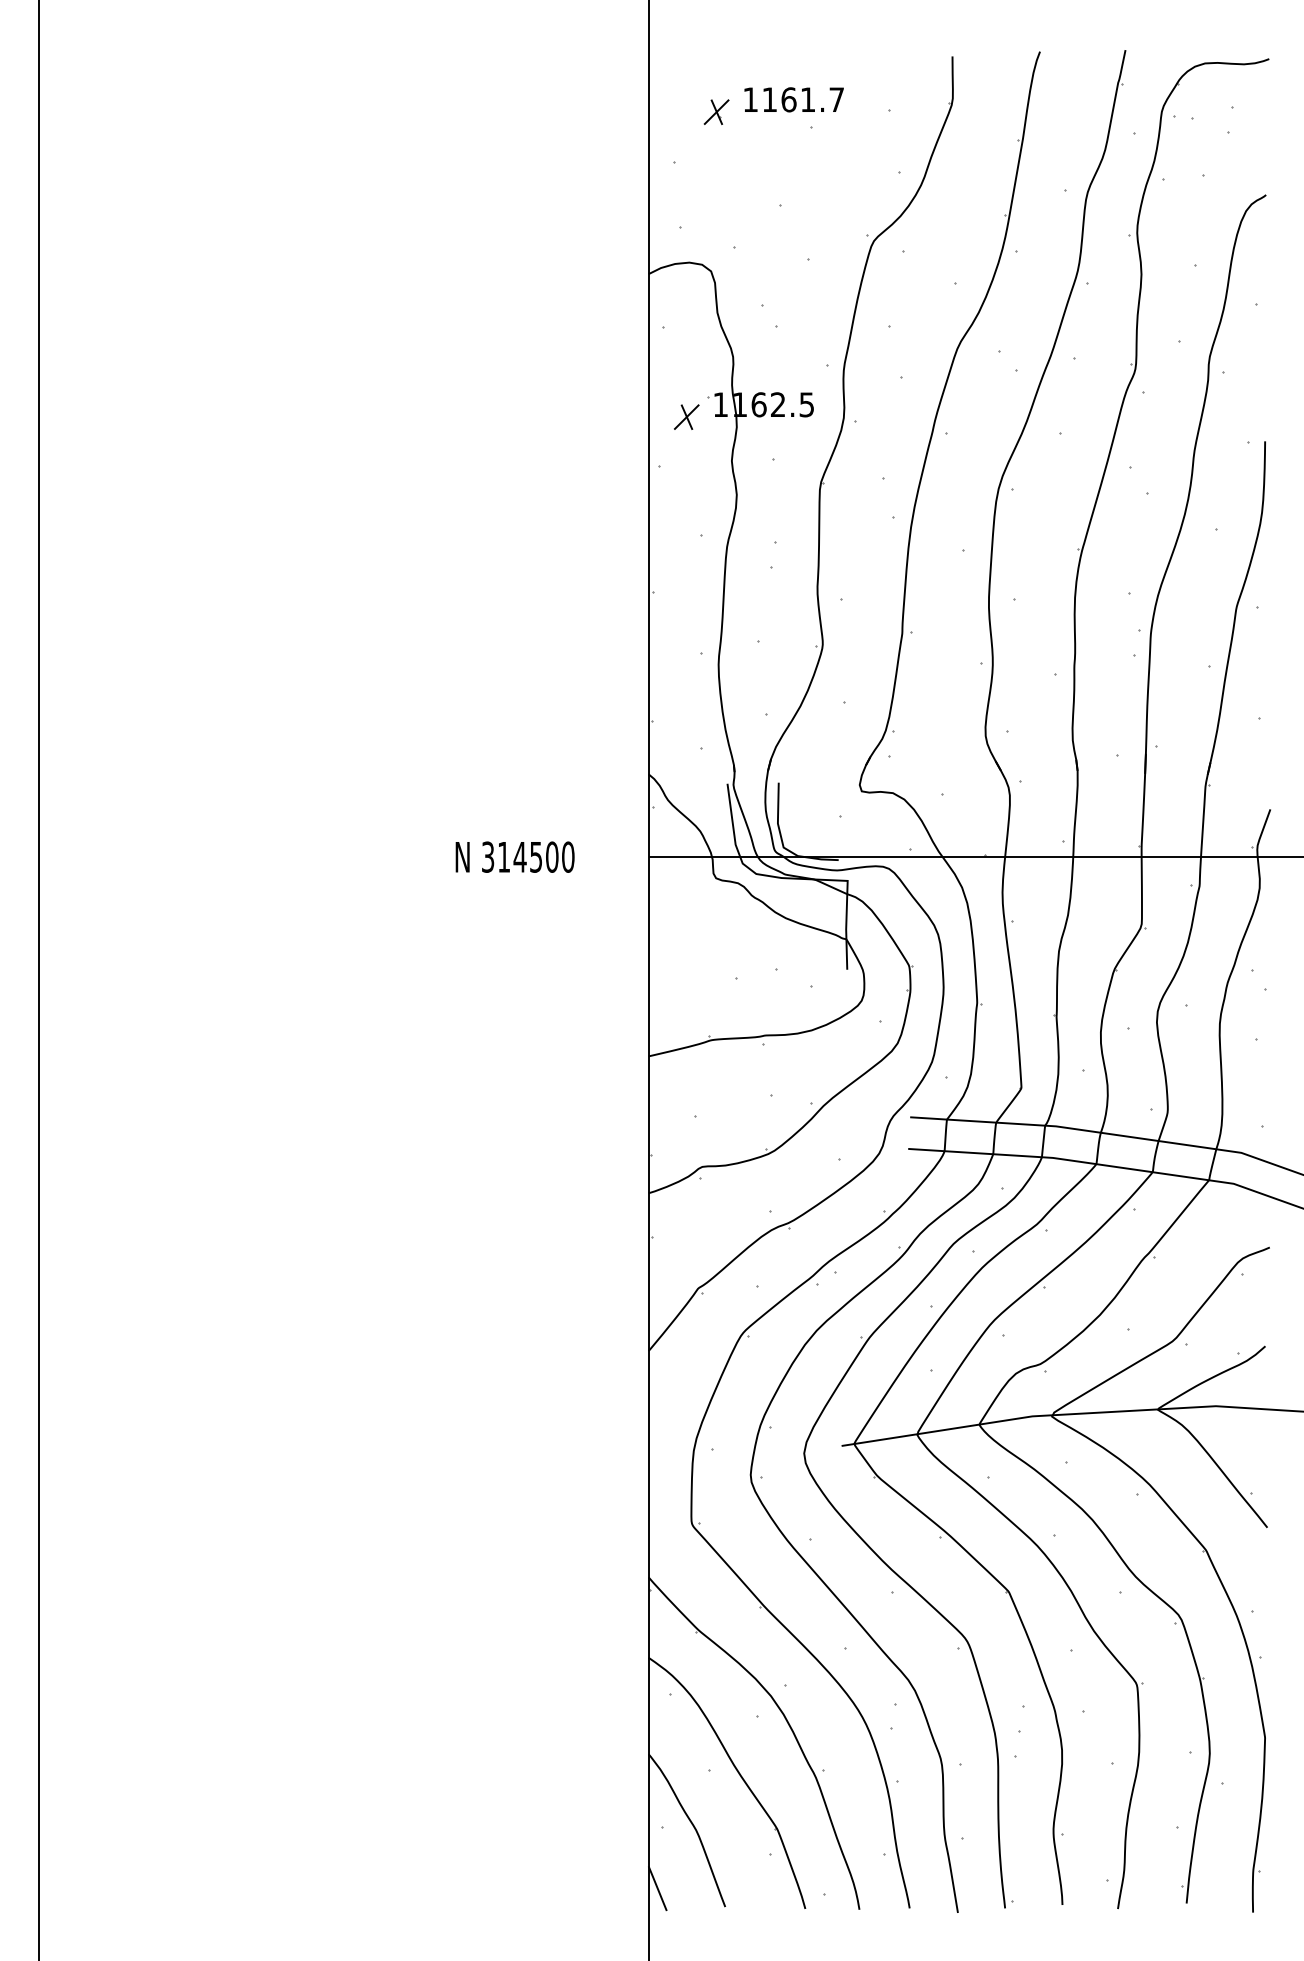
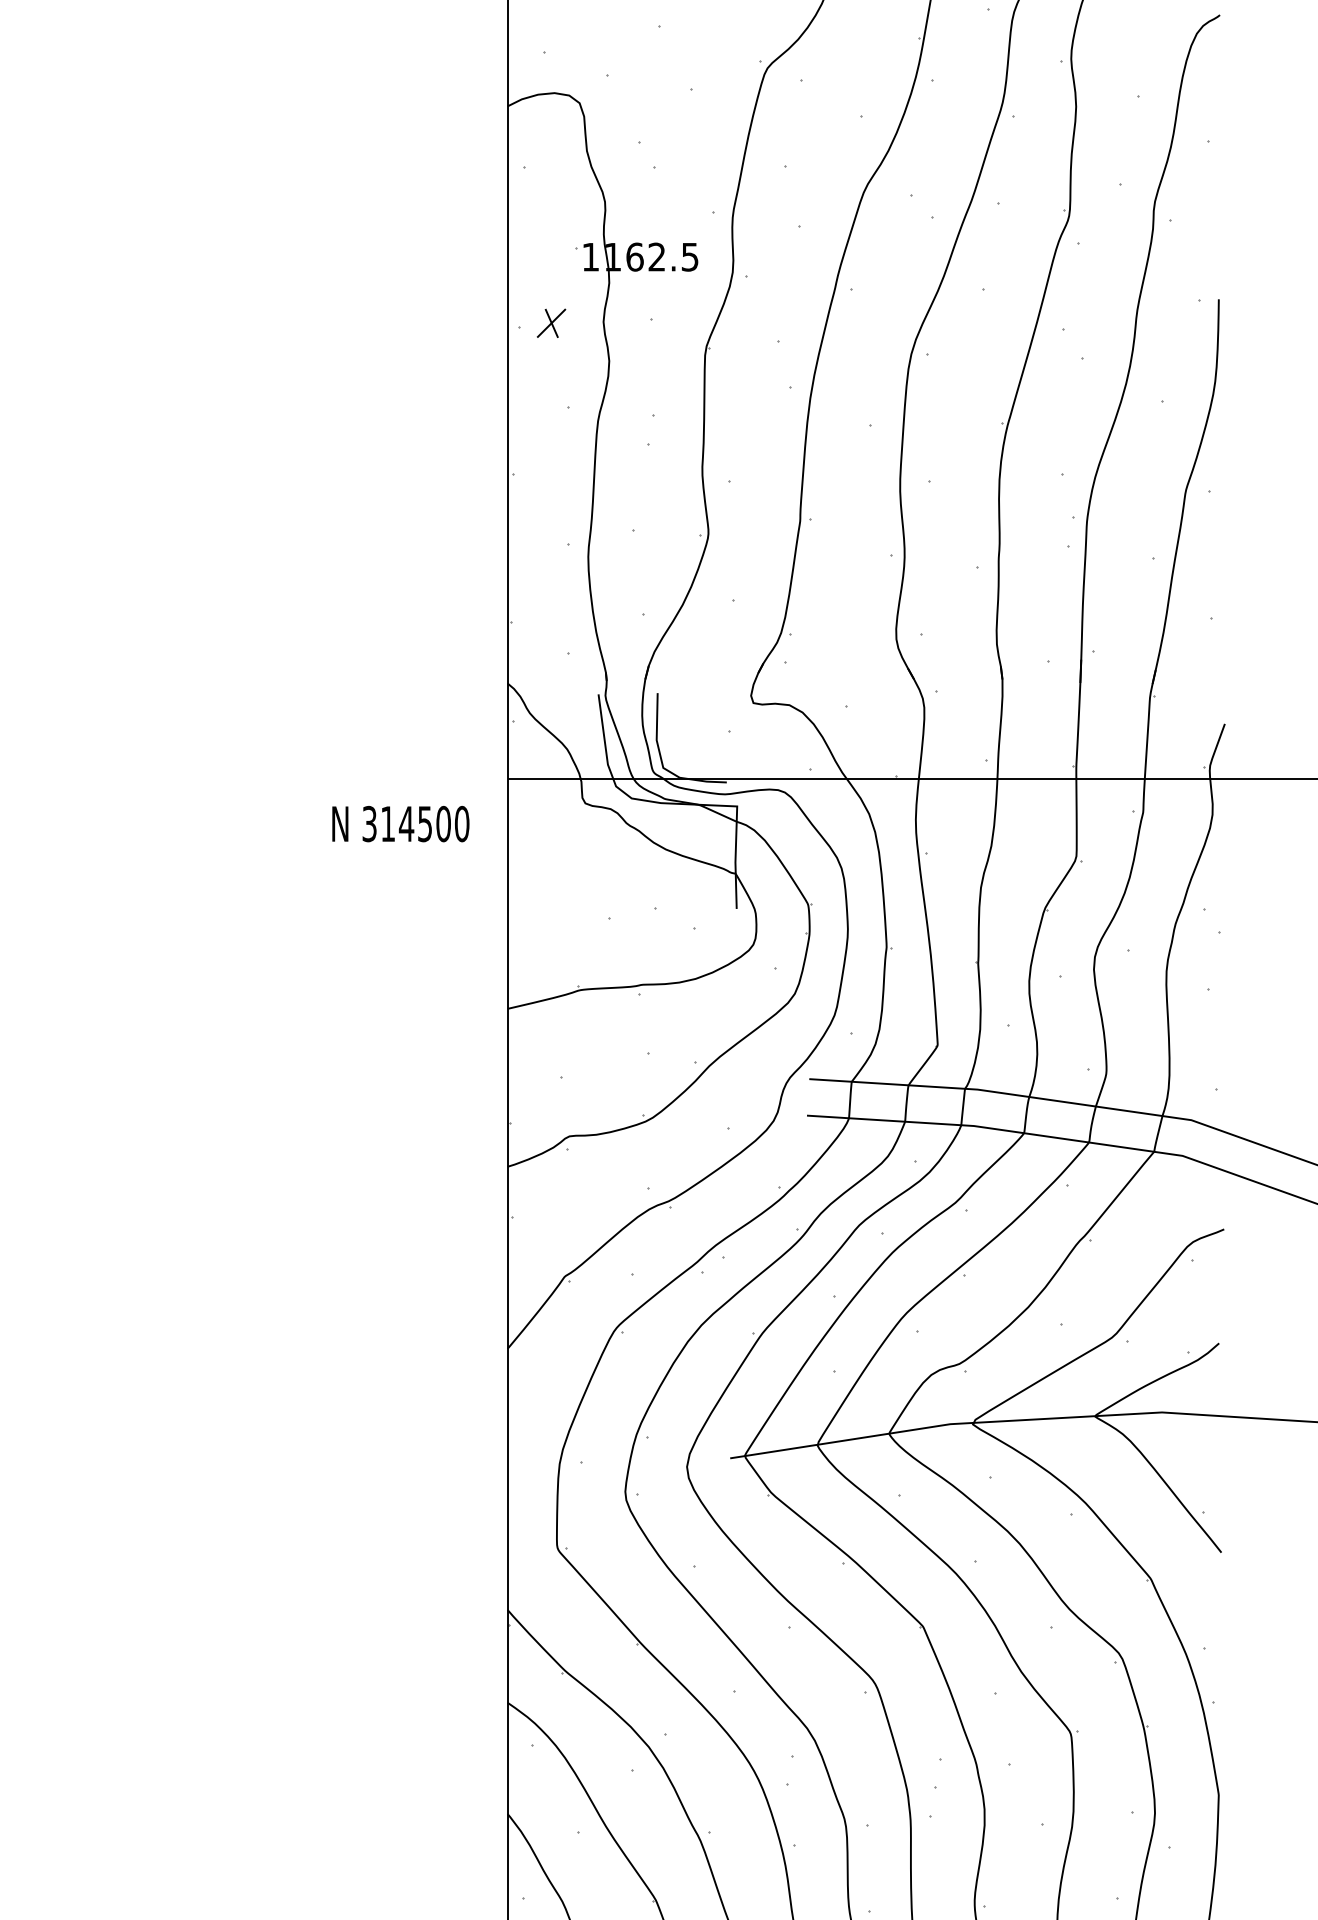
part: (686, 416) -> (551, 322), moved
text: (514, 856) -> (400, 823), moved

